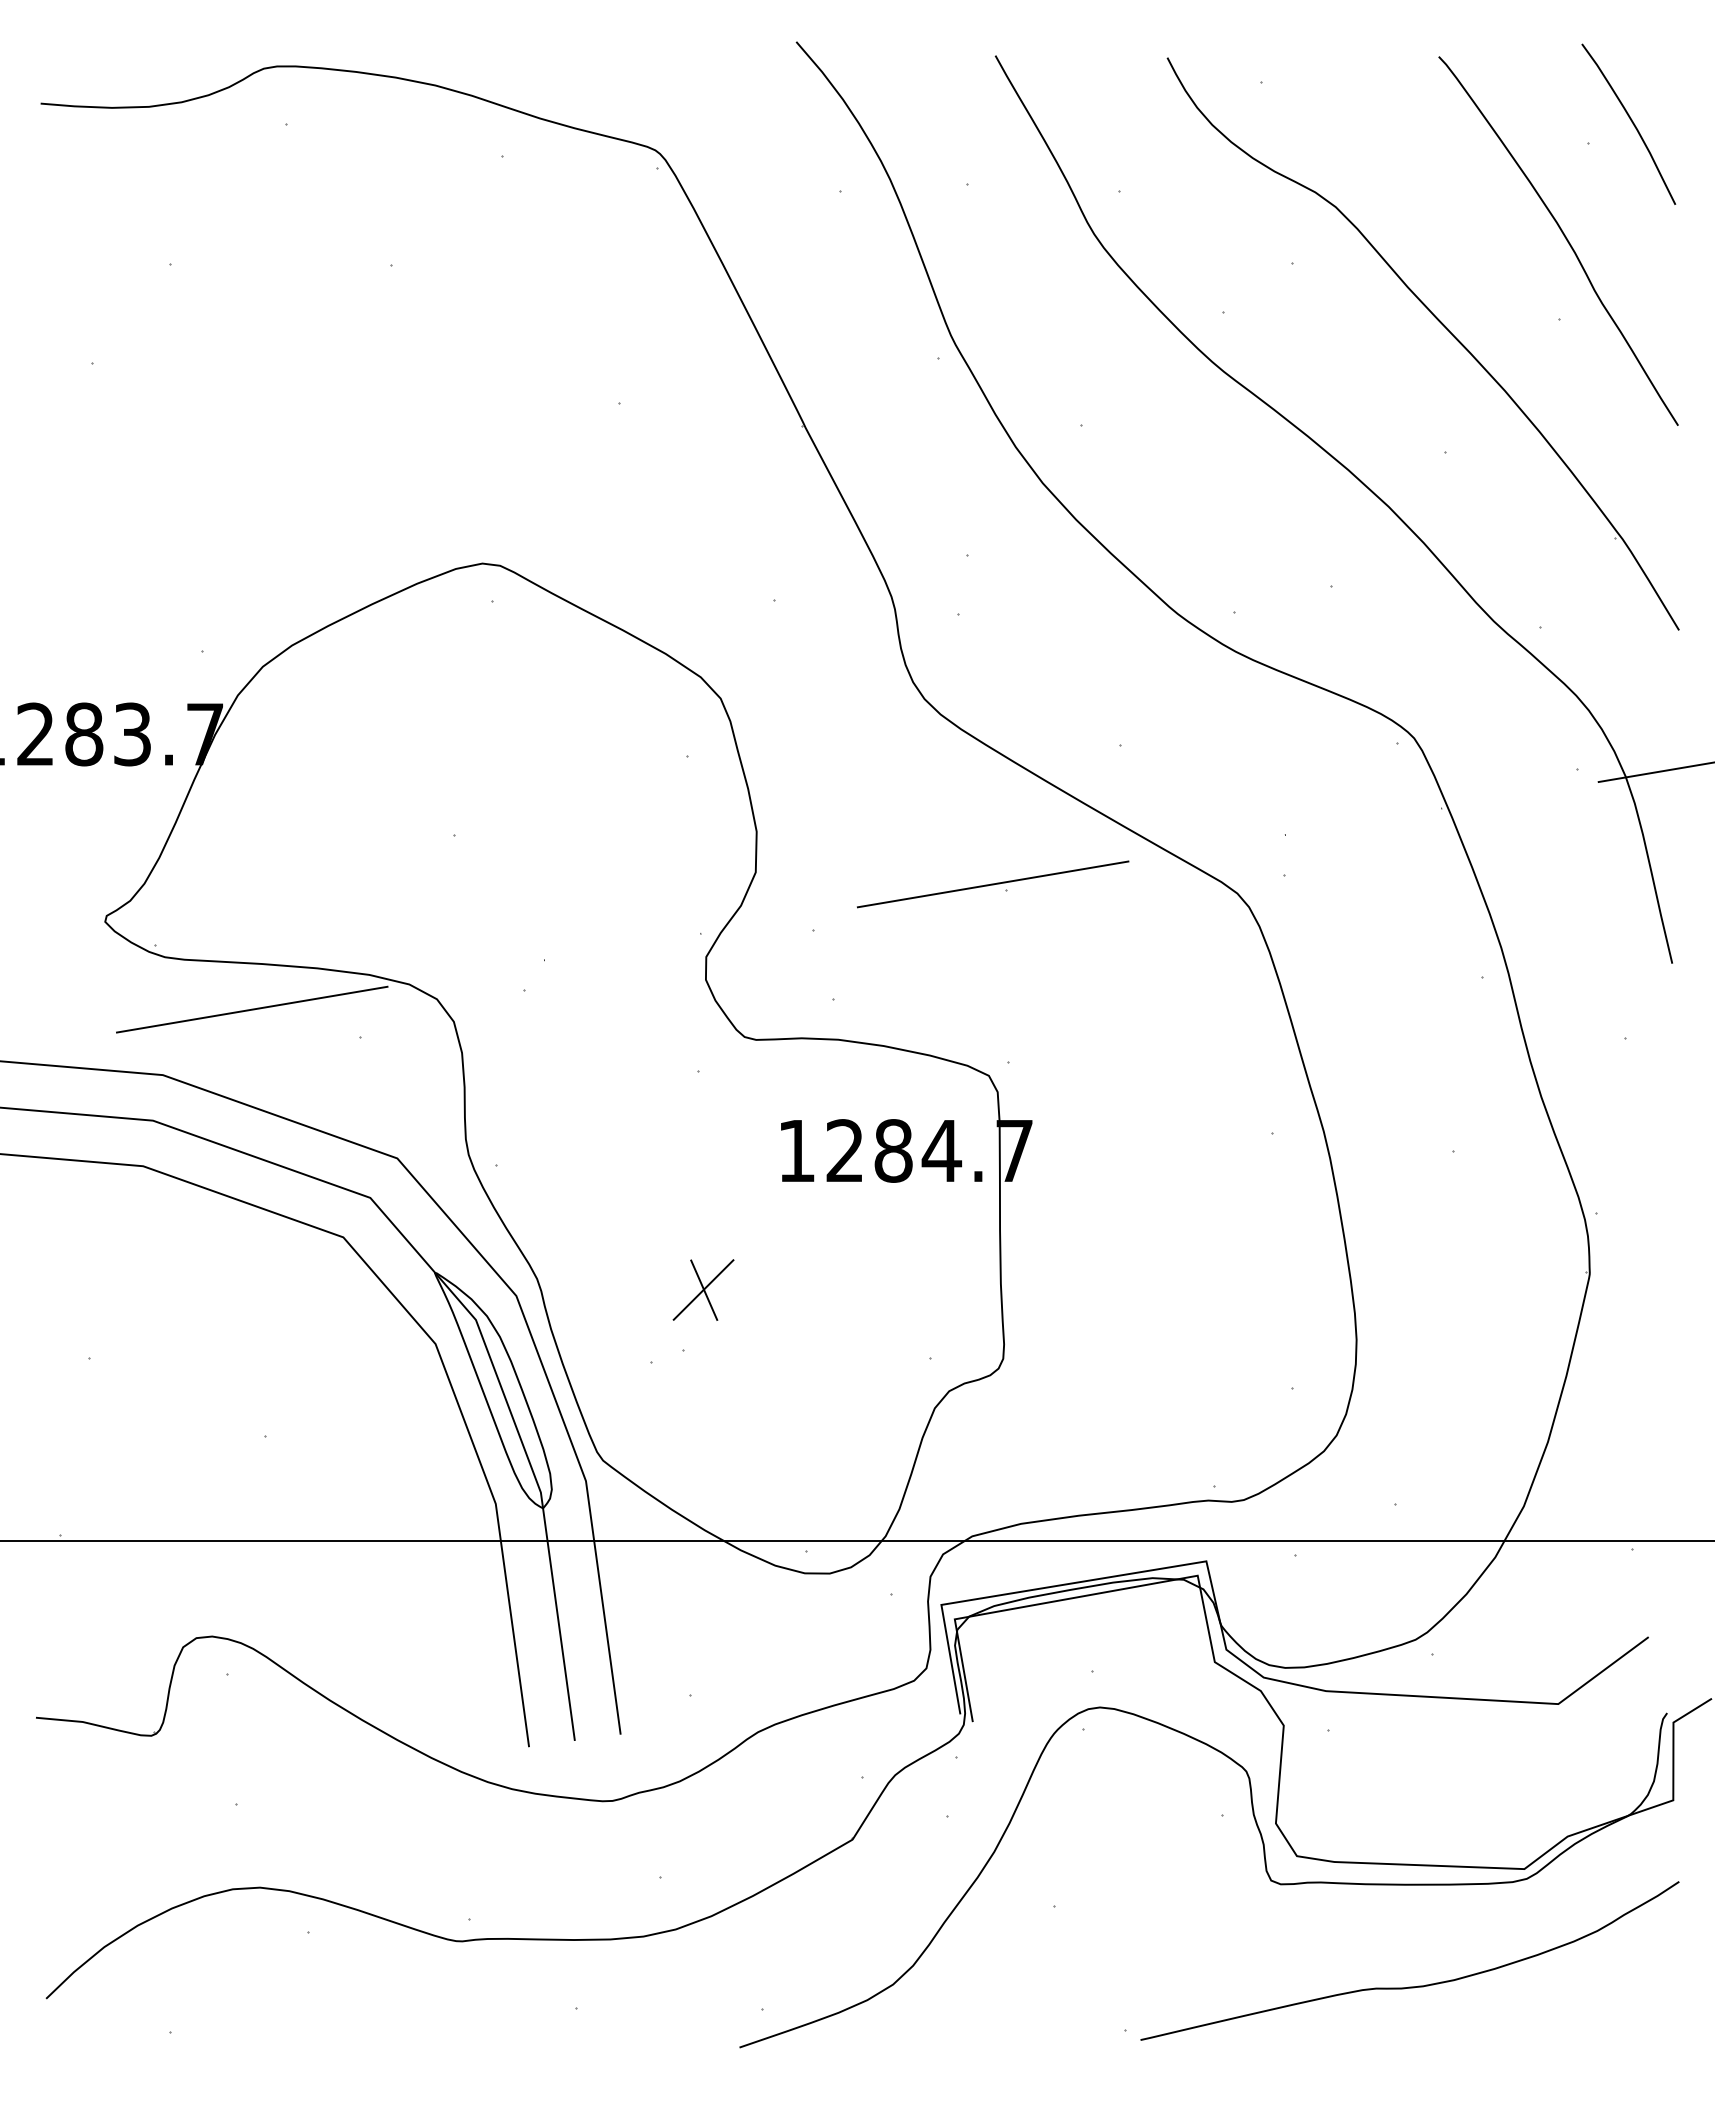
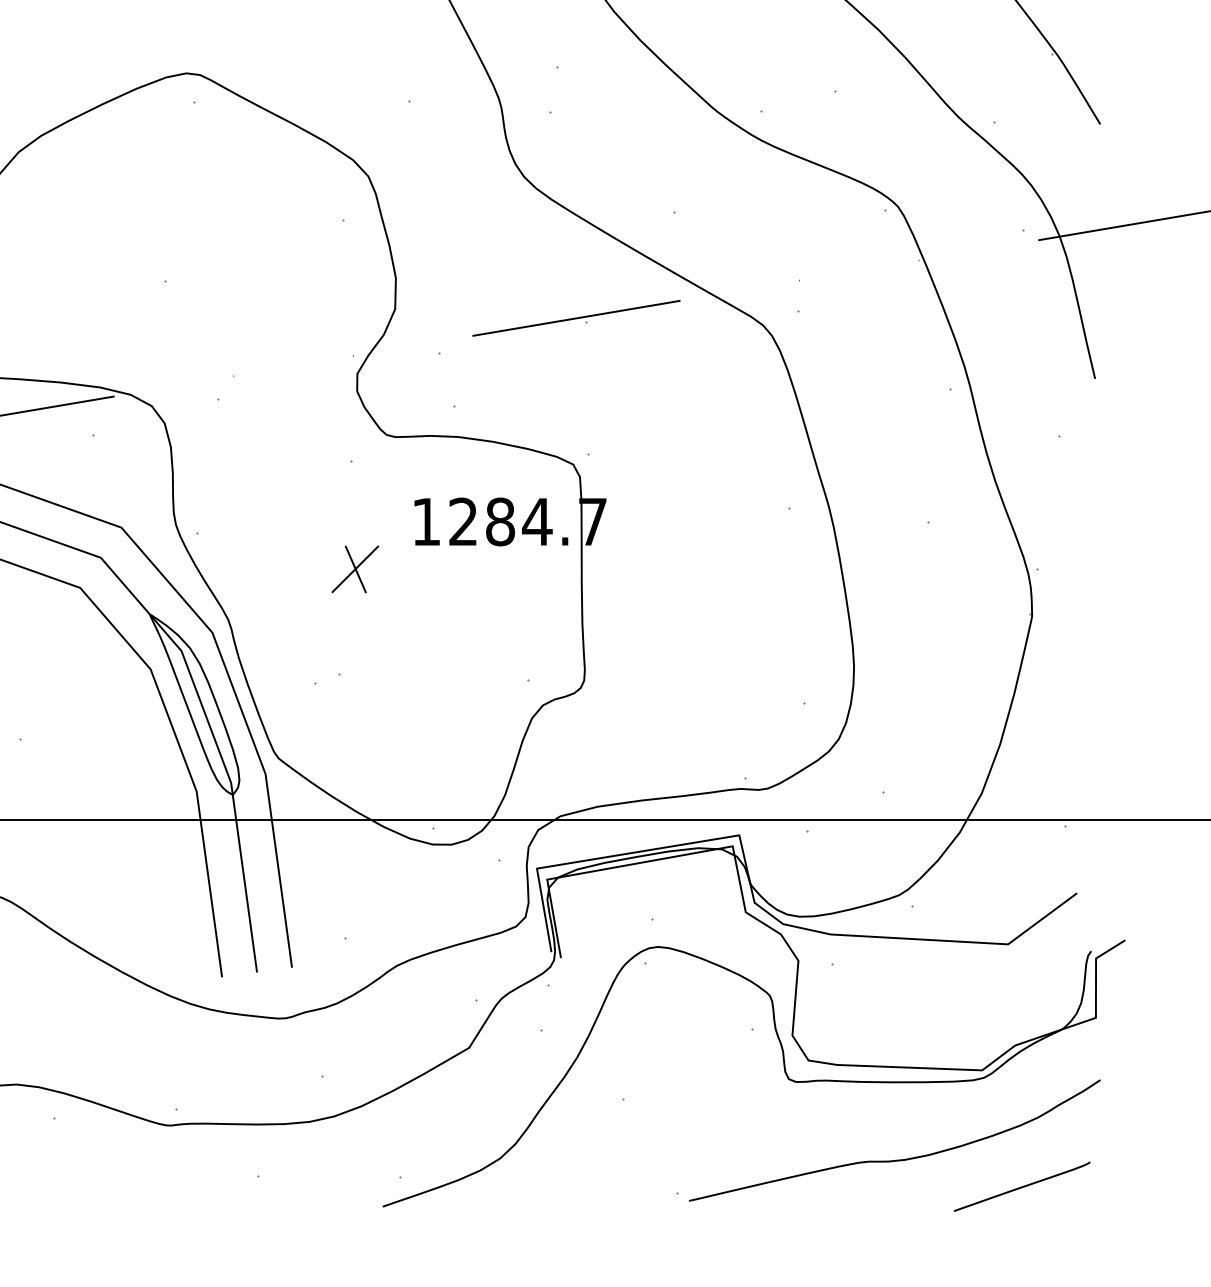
part: (703, 1289) -> (355, 568), moved
curve: (1576, 2021) -> (1021, 1186), added

